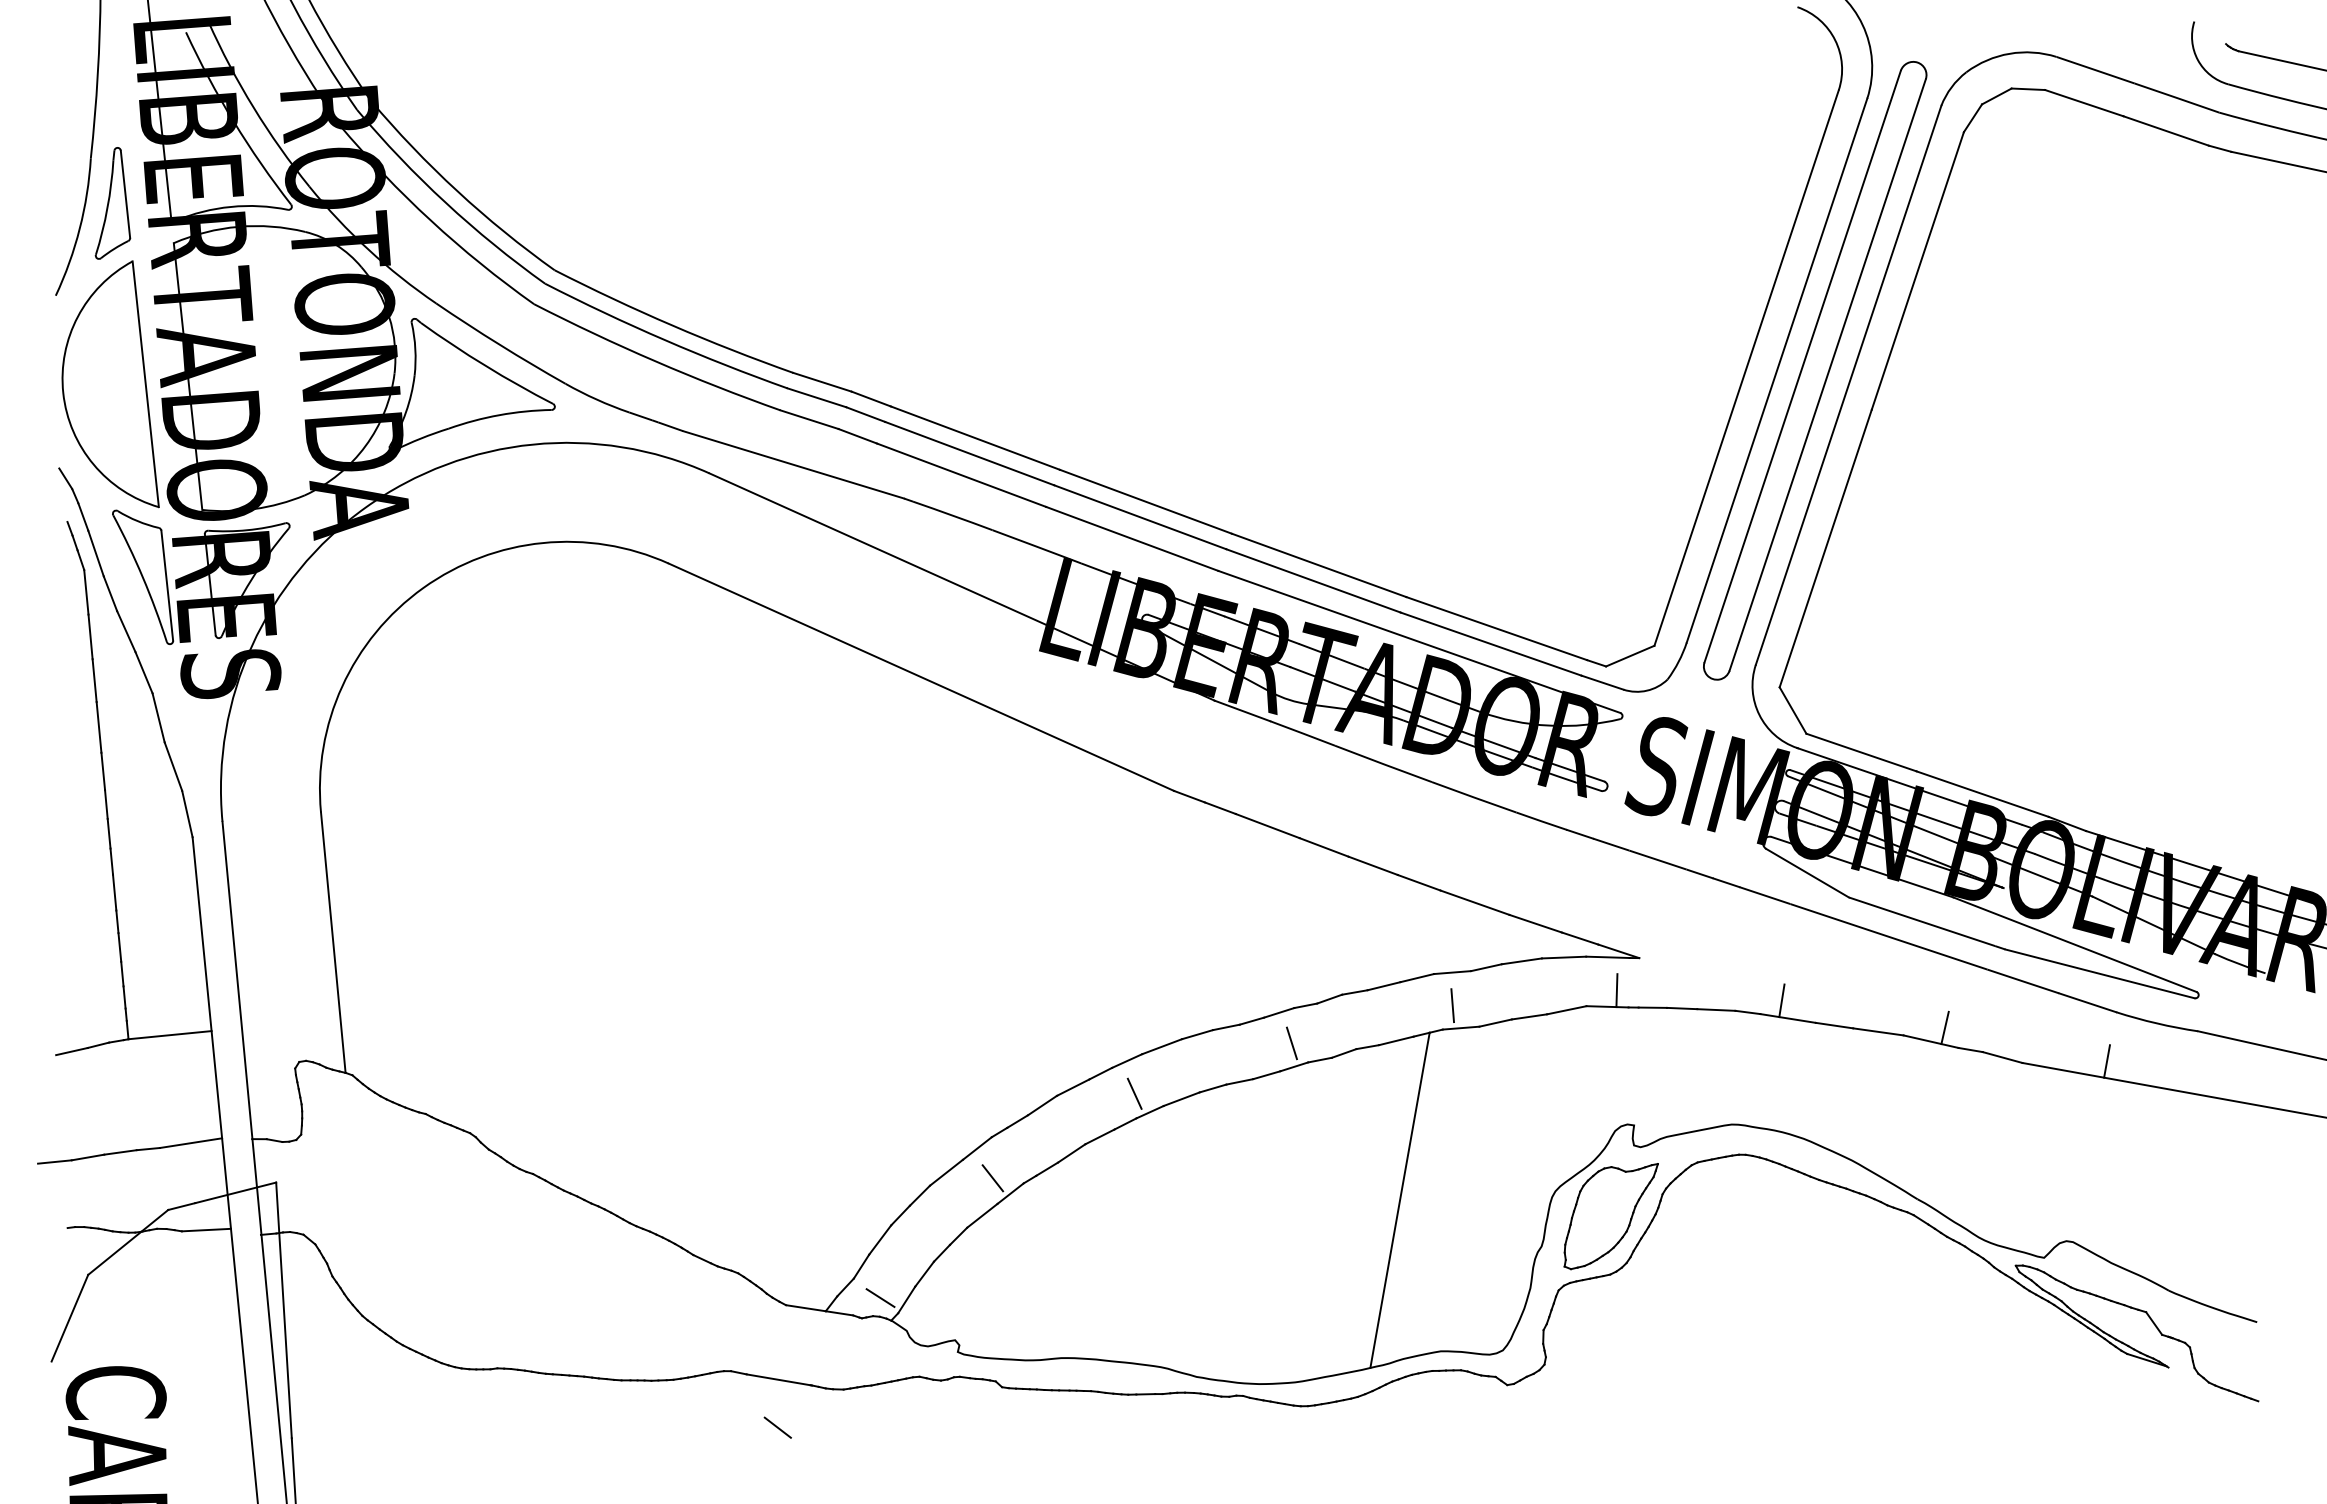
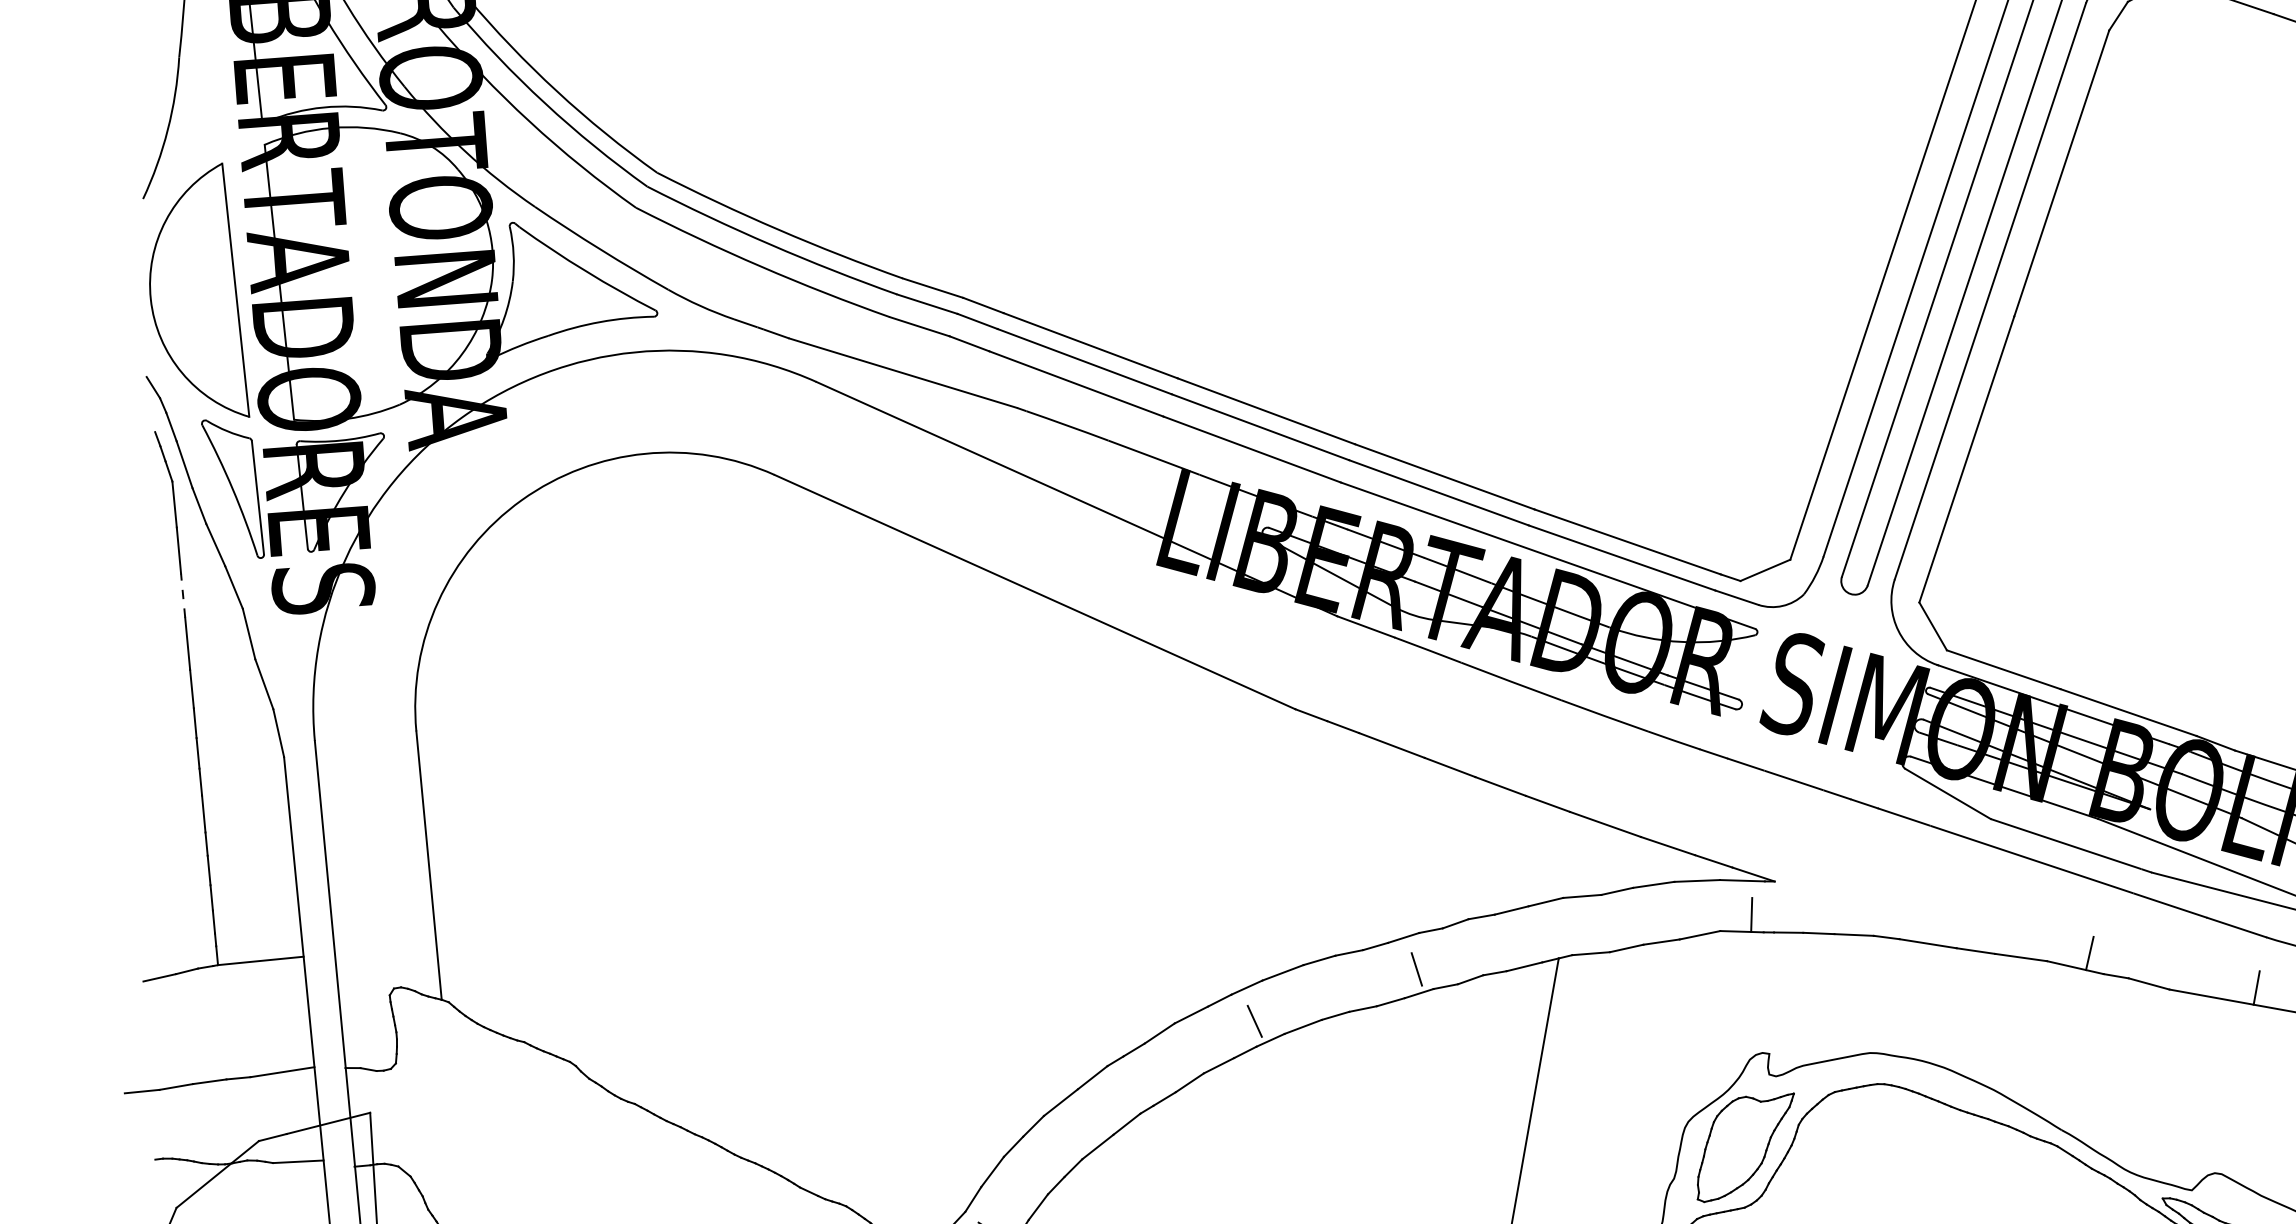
part: (112, 203) -> (201, 103), removed
line: (94, 680) -> (182, 595), solid -> dashed
line: (1781, 1000) -> (1921, 925), removed
line: (1452, 1005) -> (1582, 930), removed
line: (992, 1178) -> (1108, 1108), removed

